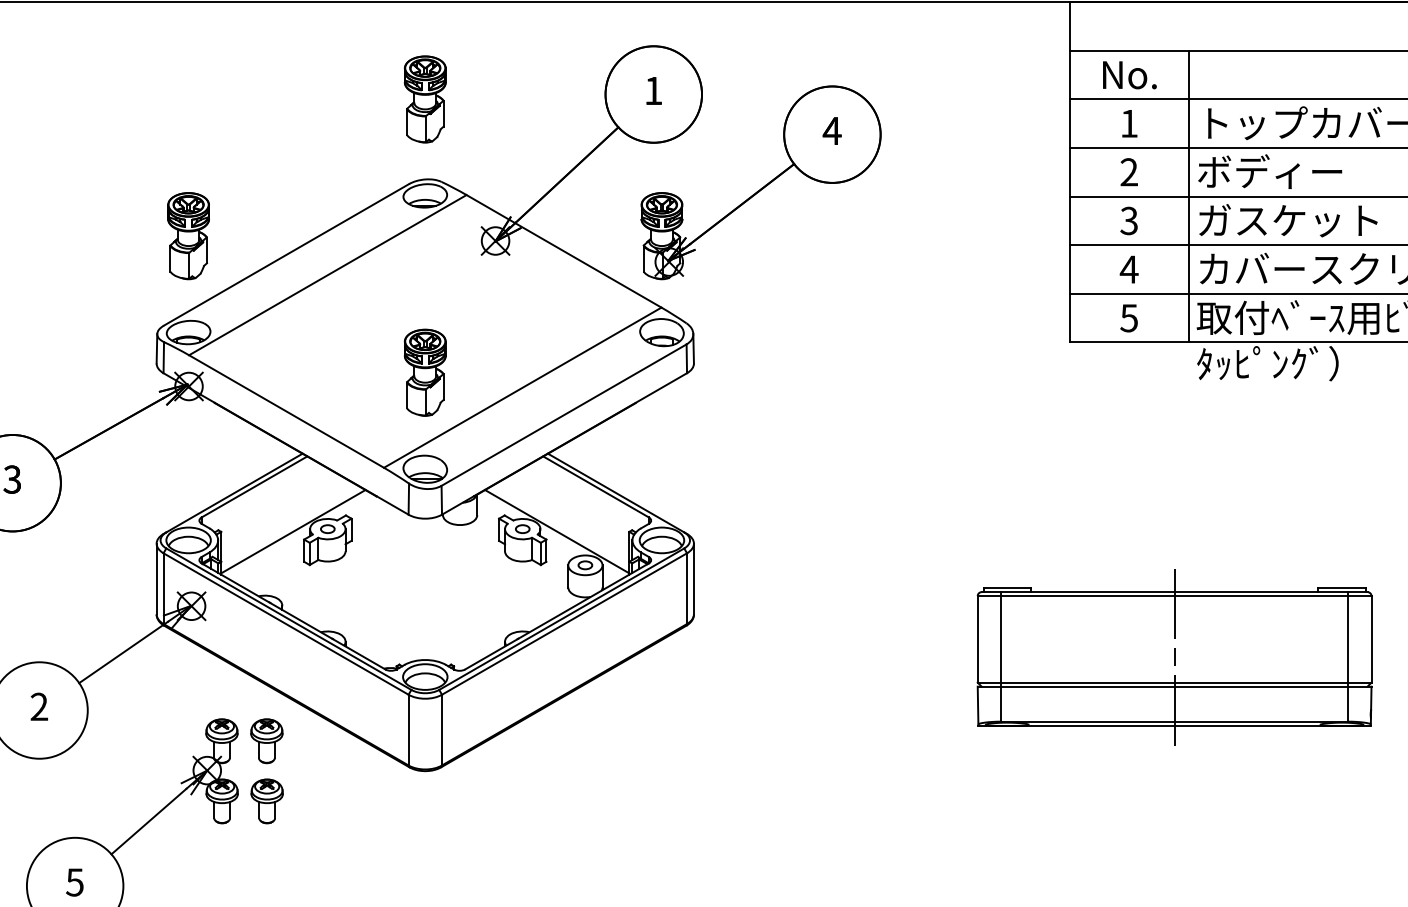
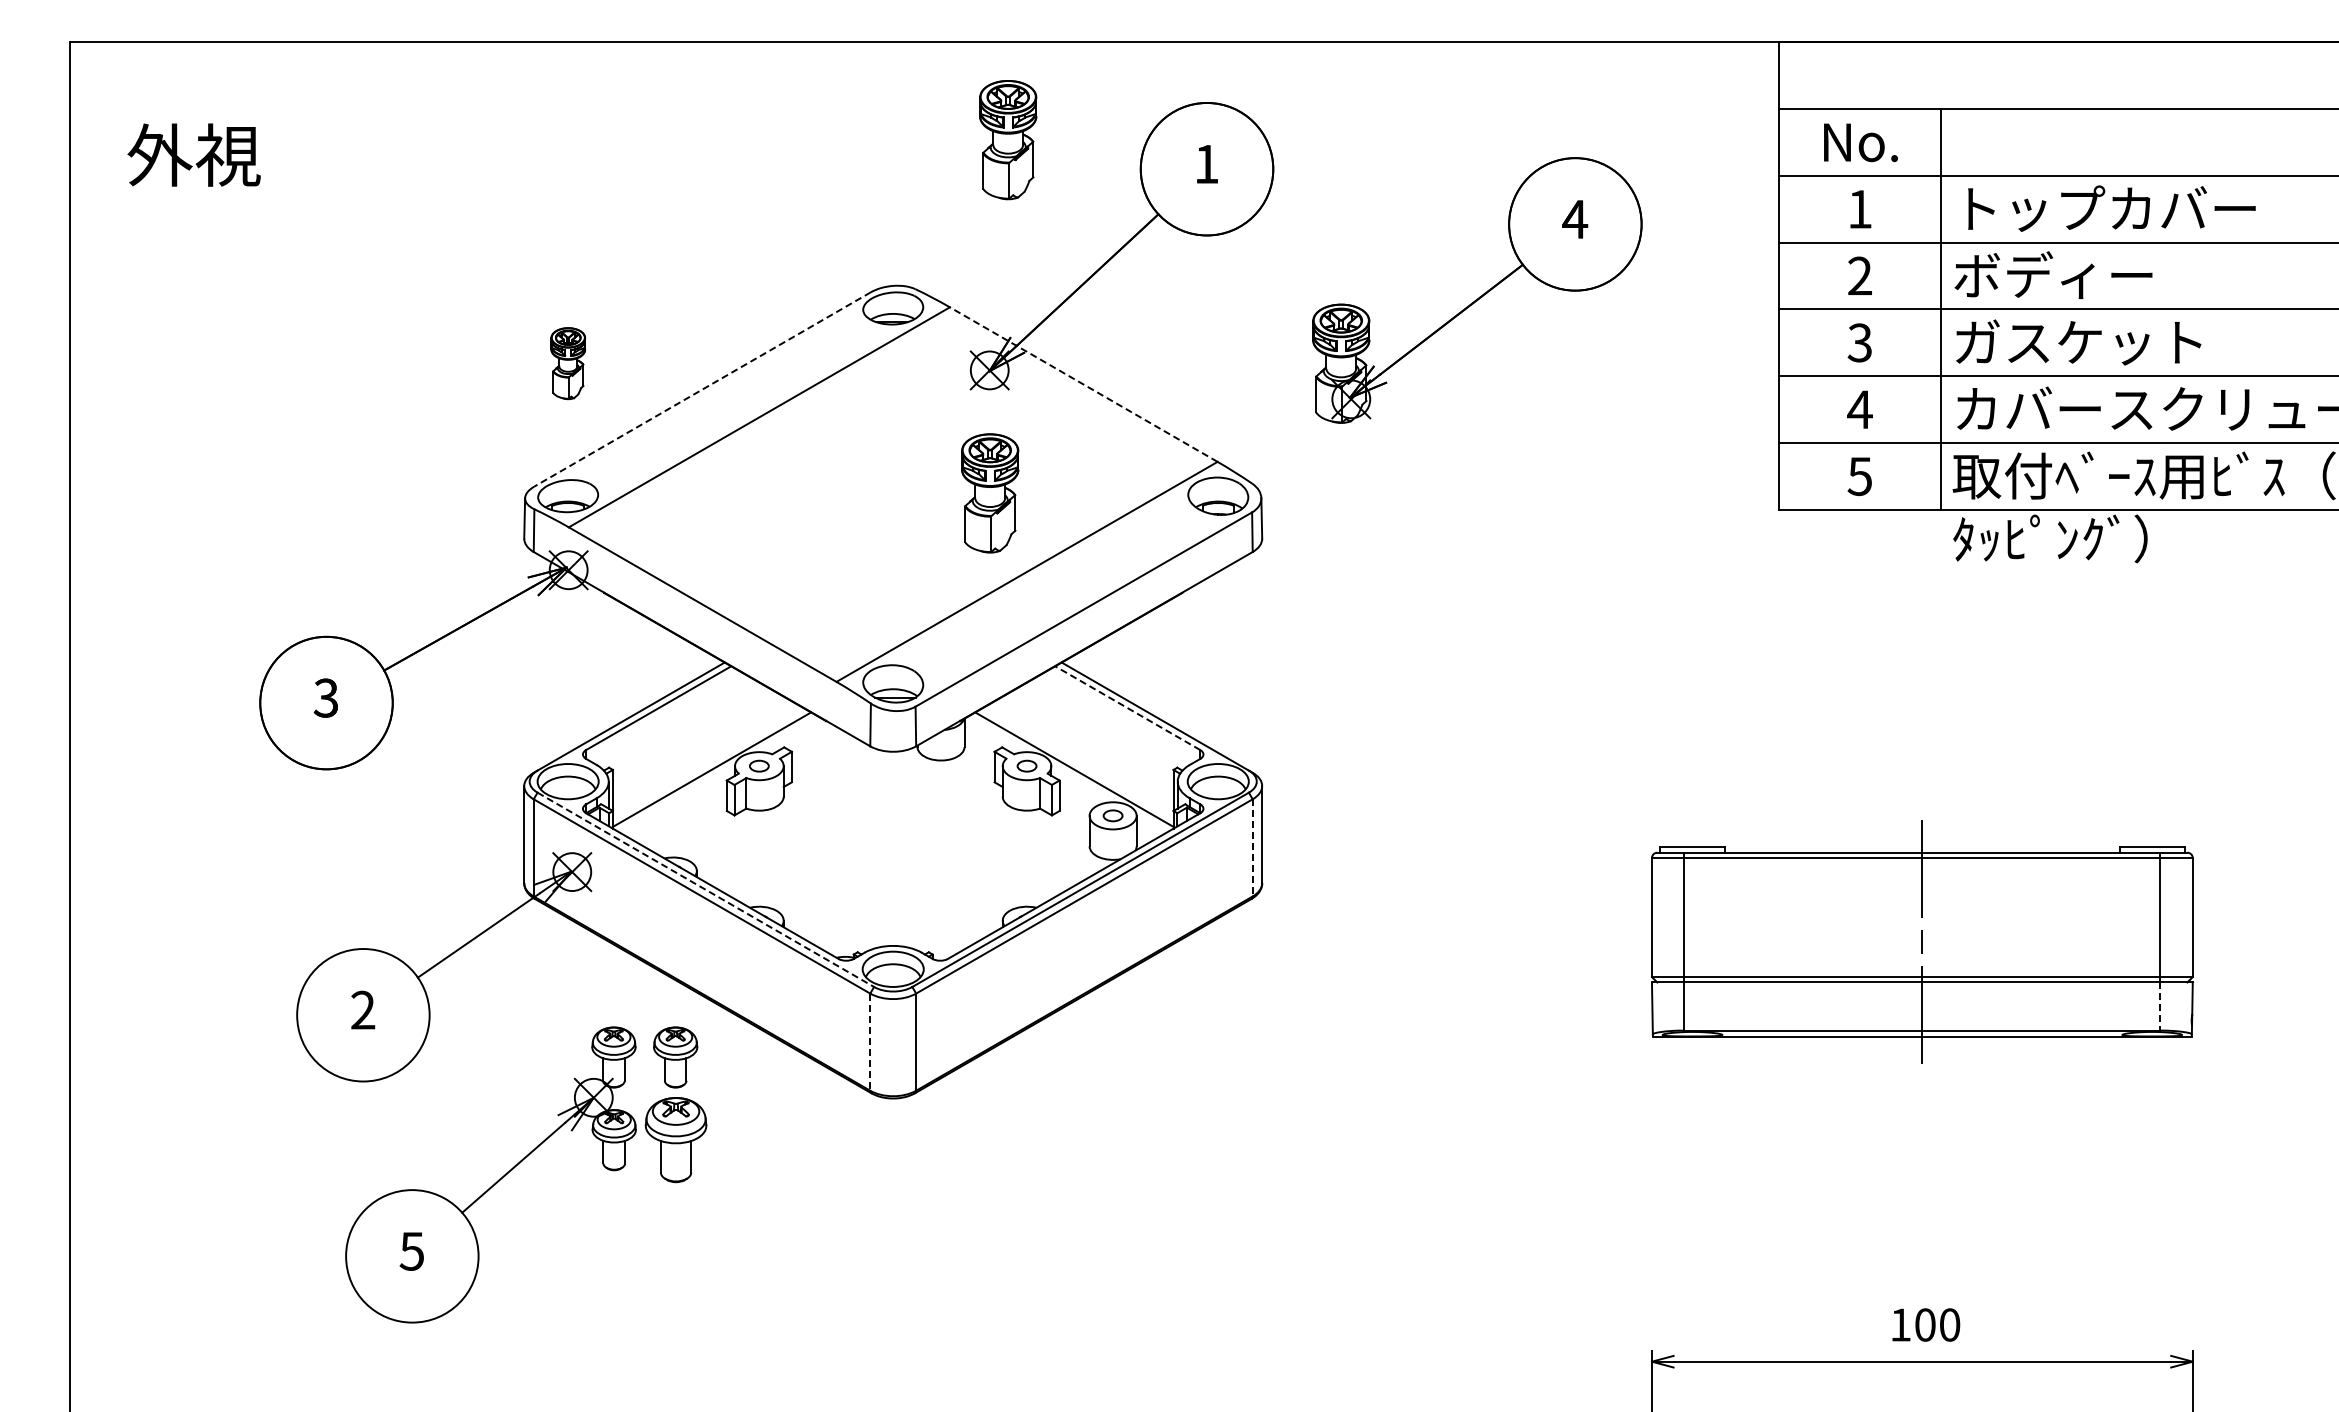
part: (425, 99) -> (1008, 140), moved
part: (762, 187) -> (1479, 296), moved
part: (188, 235) -> (568, 363), size x0.6
line: (563, 251) -> (1083, 384), solid -> dashed
line: (286, 254) -> (702, 389), solid -> dashed
part: (425, 372) -> (990, 493), moved
line: (595, 487) -> (1127, 708), solid -> dashed
line: (686, 588) -> (1252, 847), solid -> dashed
line: (289, 619) -> (706, 890), solid -> dashed
line: (1348, 704) -> (2160, 1007), solid -> dashed
line: (408, 730) -> (870, 1042), solid -> dashed
part: (266, 801) -> (675, 1140), size x1.4

